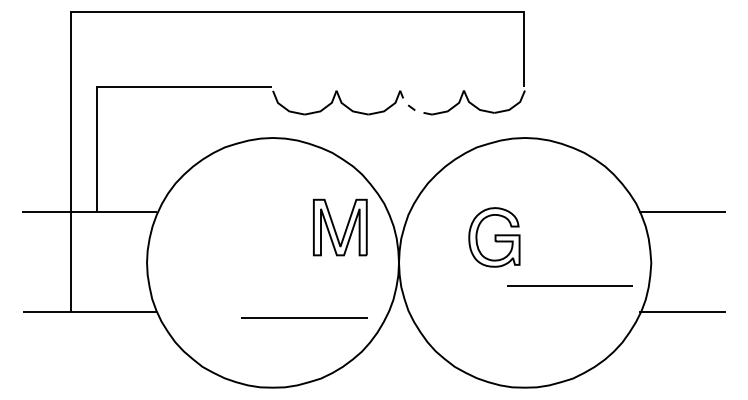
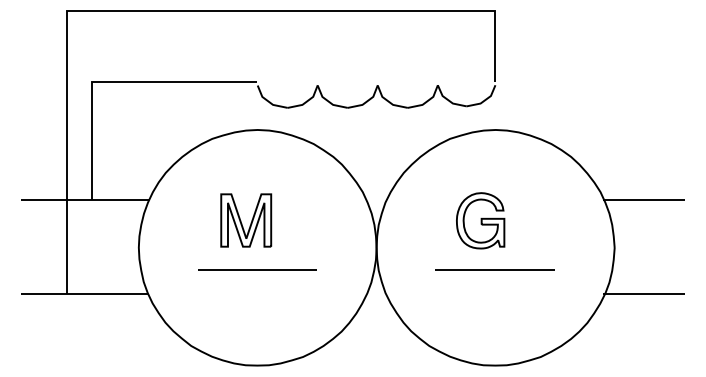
line: (411, 107) -> (388, 101), dashed -> solid
part: (340, 227) -> (246, 220), moved
part: (494, 237) -> (480, 220), moved
line: (569, 285) -> (494, 269), moved
line: (304, 317) -> (257, 269), moved

